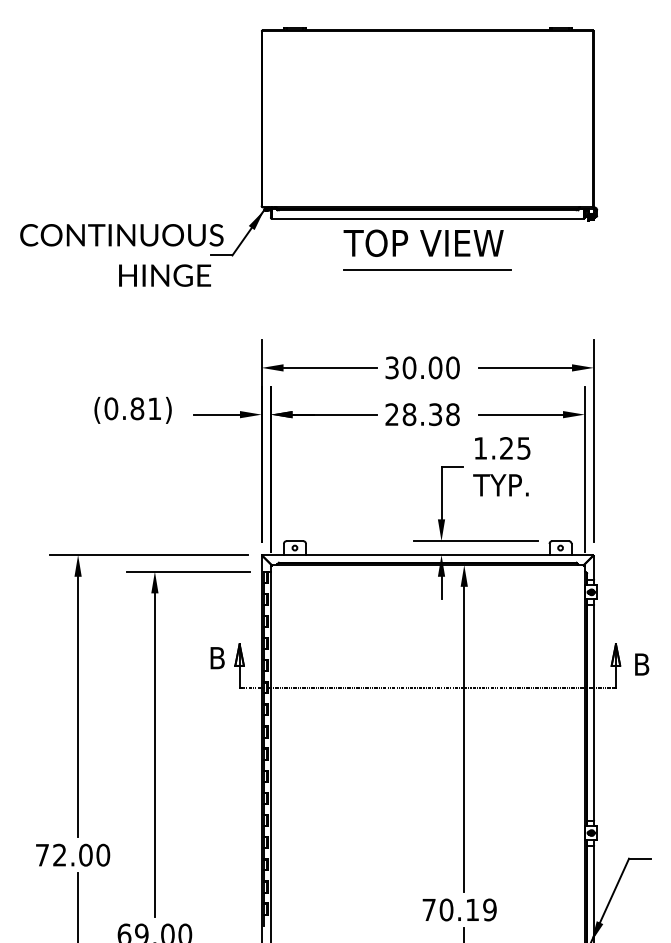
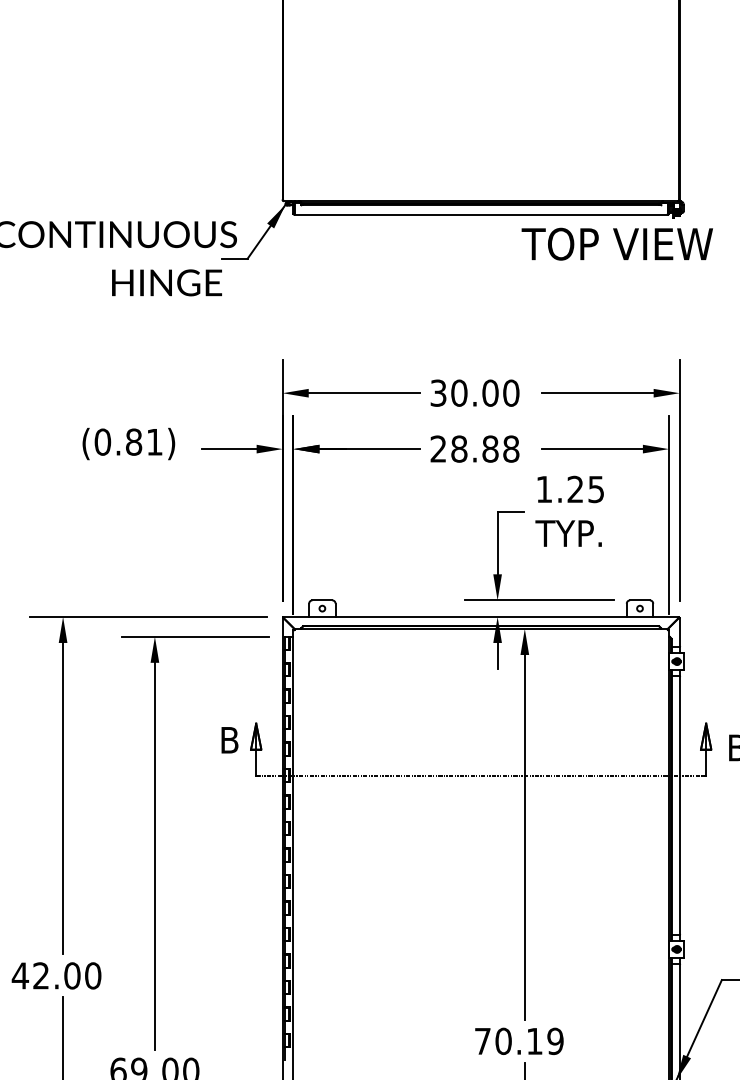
text: (423, 242) -> (617, 243), moved
line: (427, 269) -> (480, 275), removed
text: (435, 414) -> (490, 448), 28.38 -> 28.88
text: (42, 855) -> (20, 976), 72.00 -> 42.00

